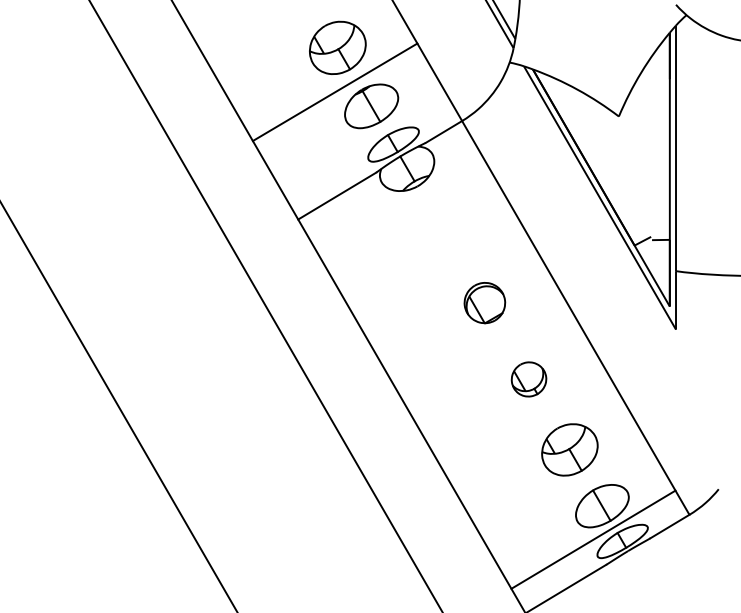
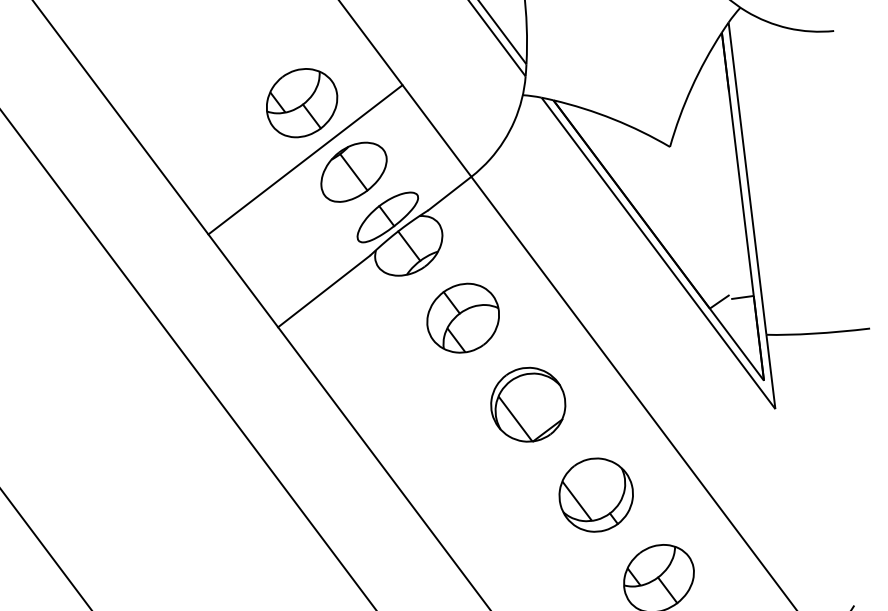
part: (442, 229) -> (463, 317), added
part: (484, 302) -> (527, 404), size x1.43
part: (528, 379) -> (595, 495), size x1.67

